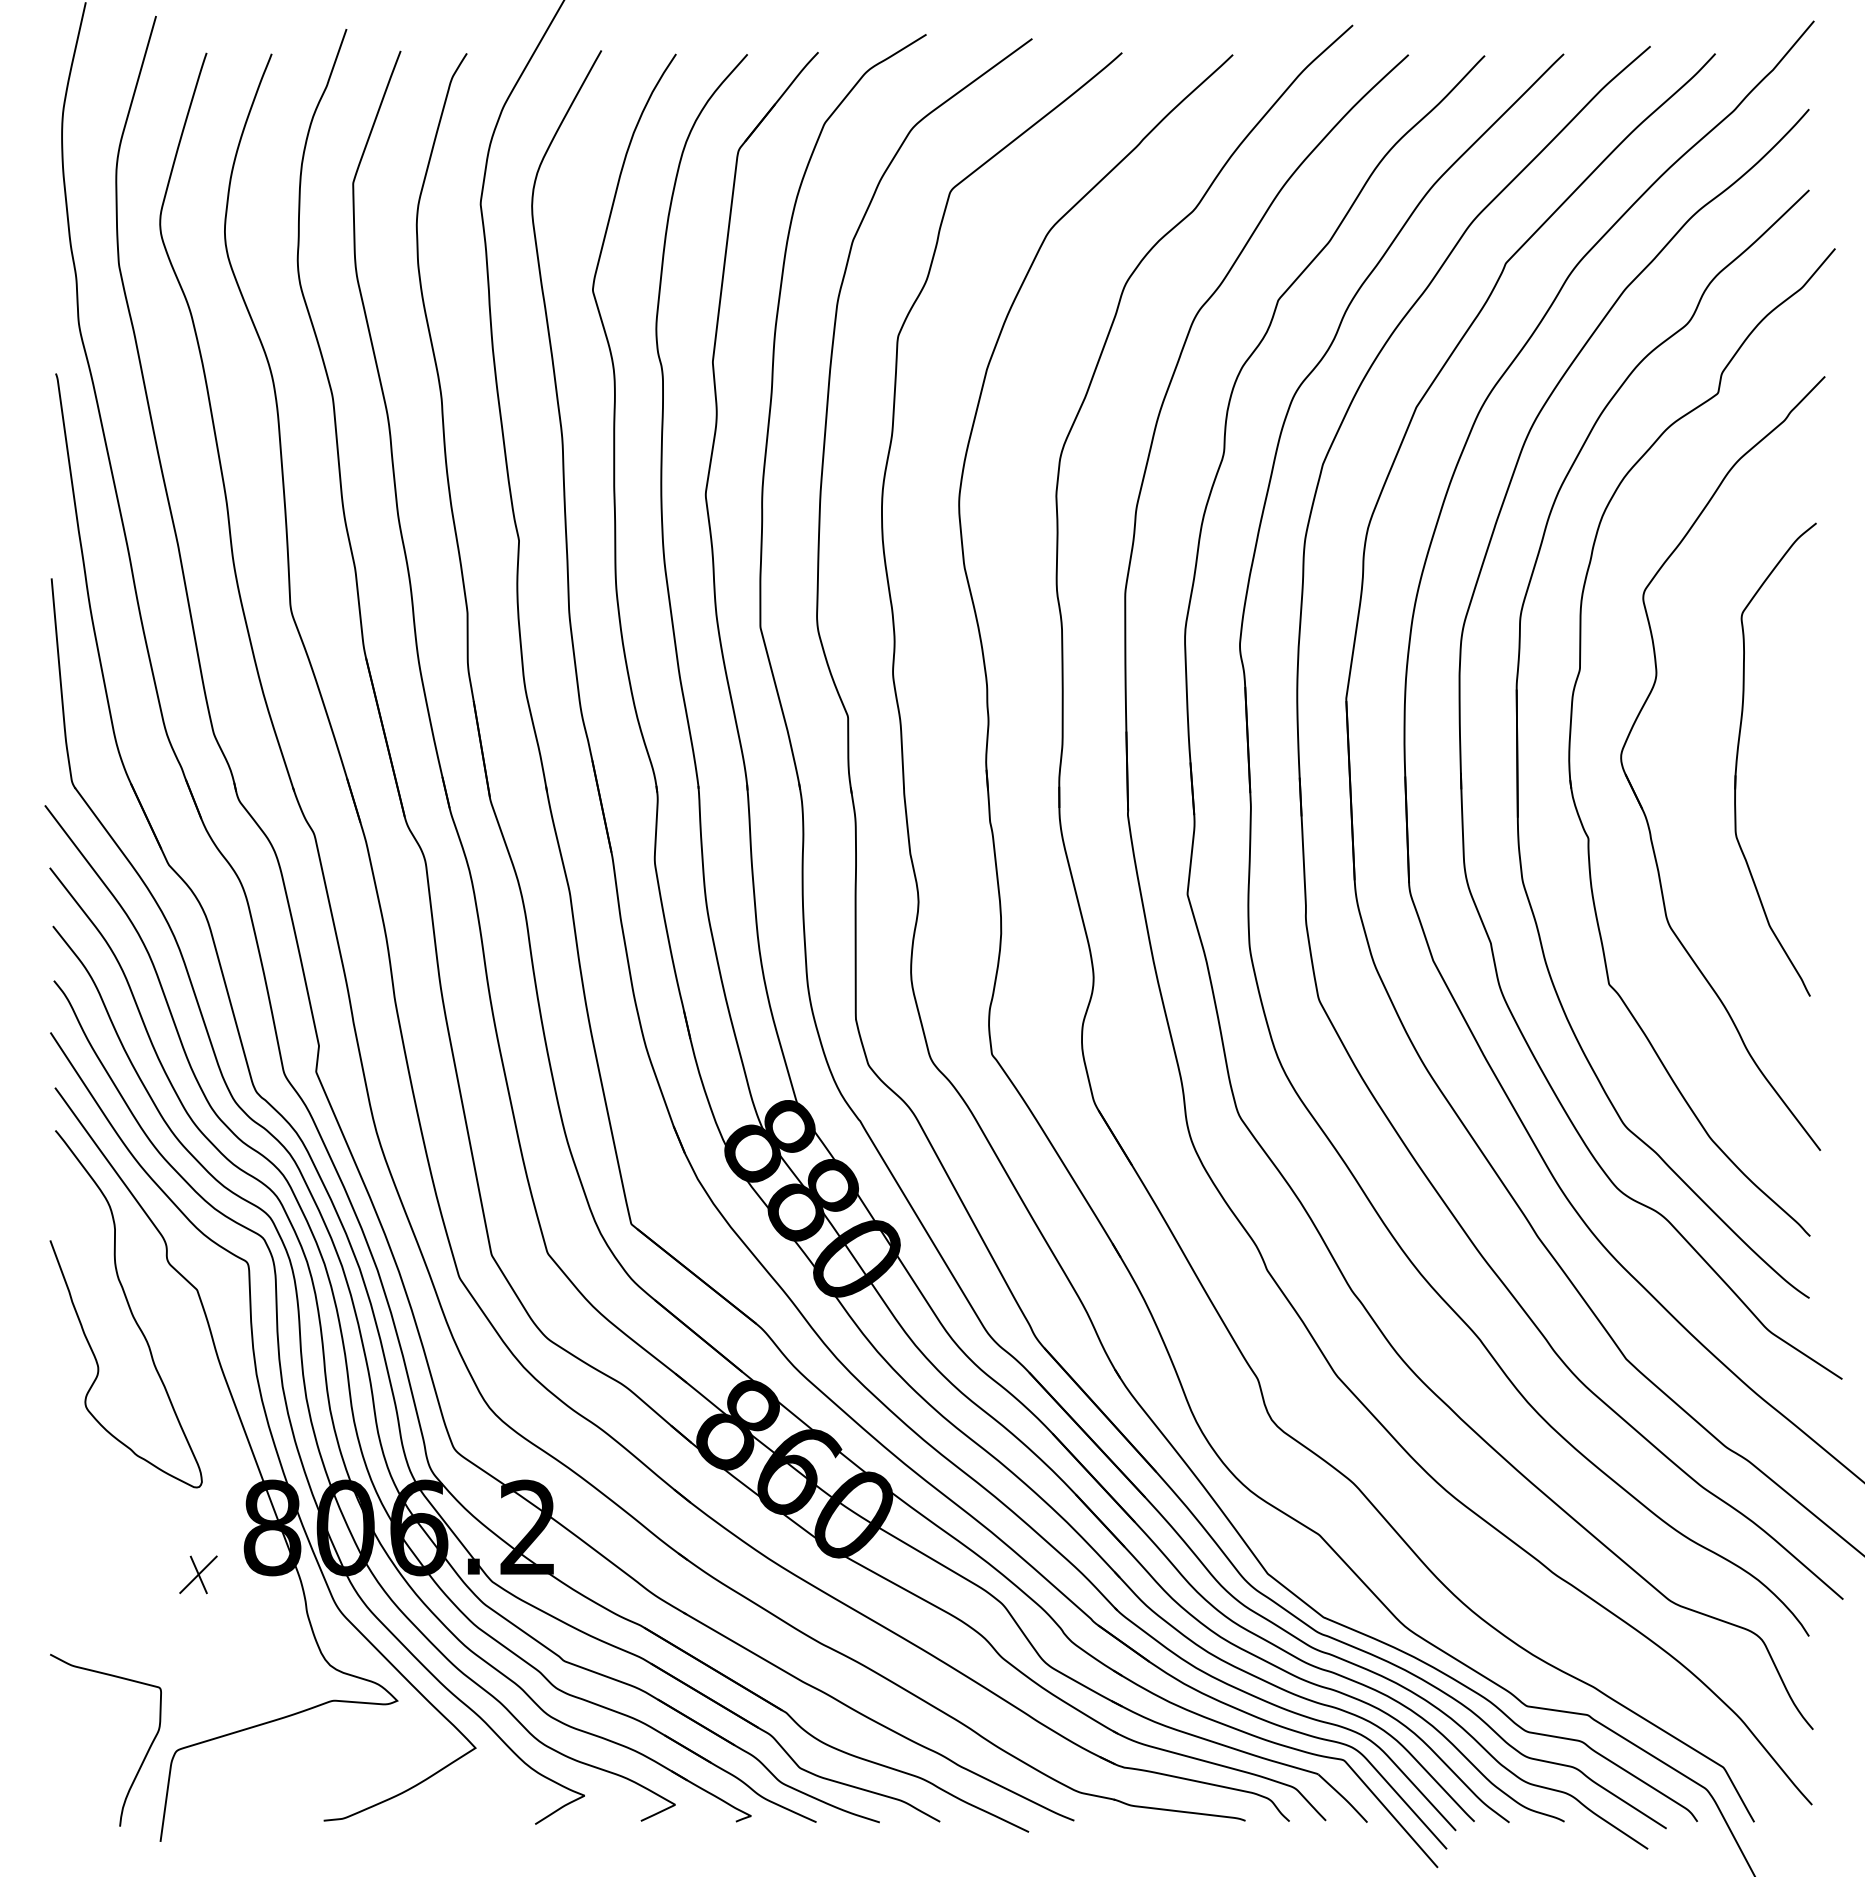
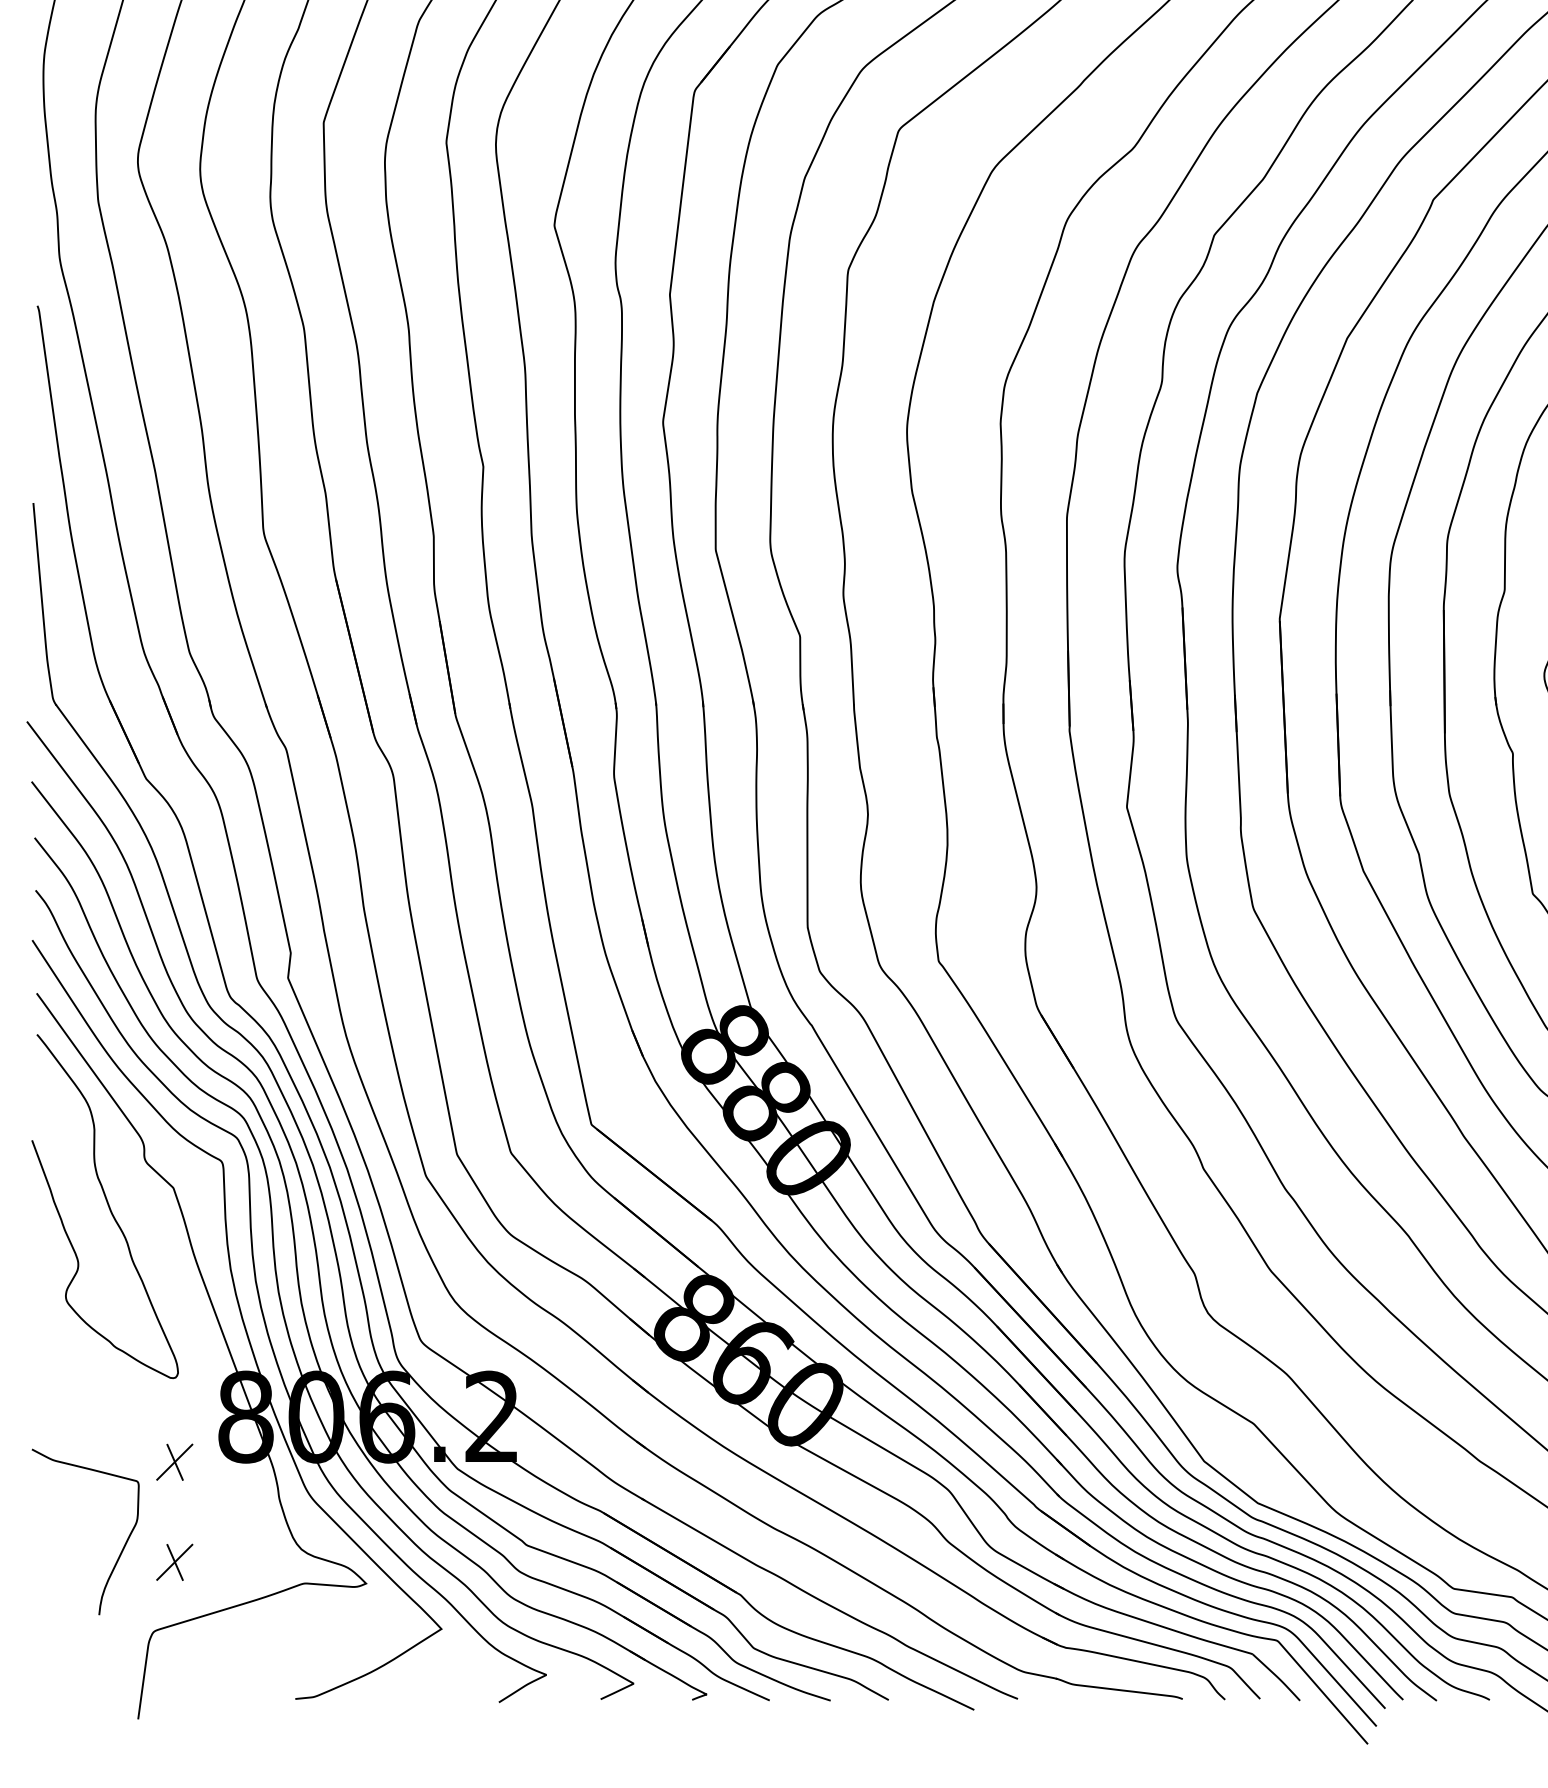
part: (198, 1678) -> (174, 1562), added
curve: (143, 1758) -> (121, 1549), moved

